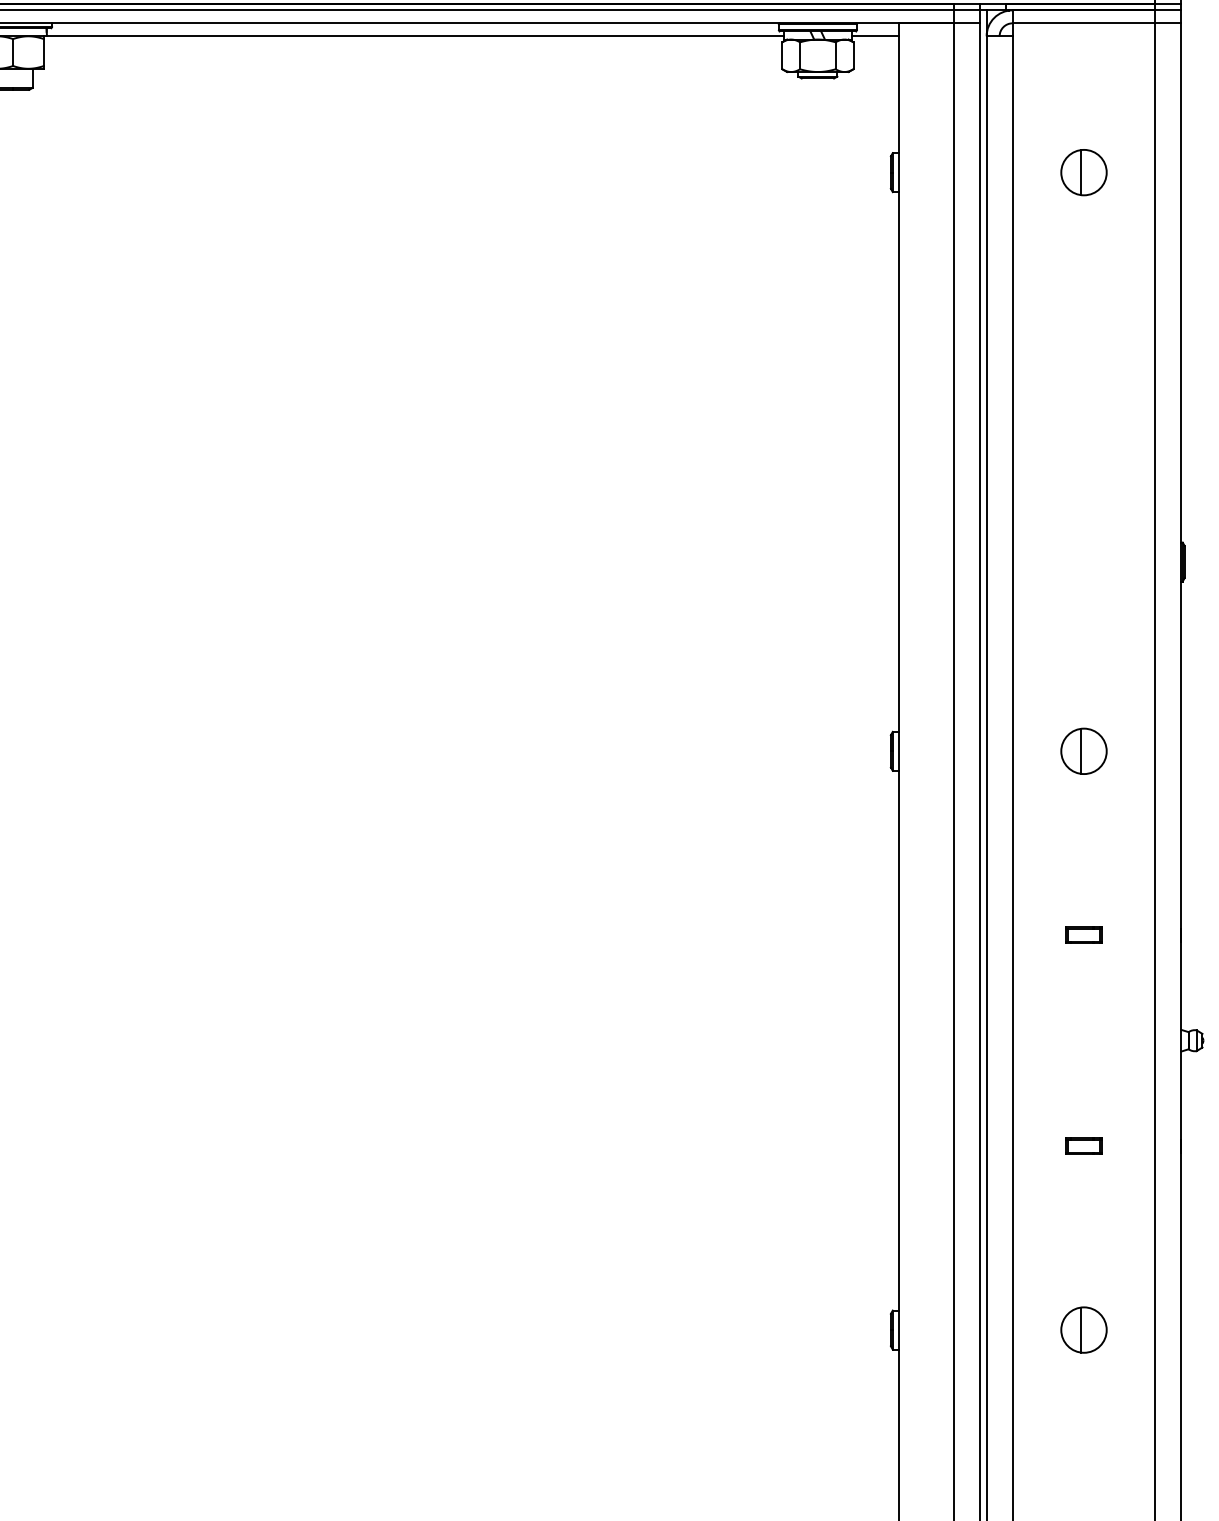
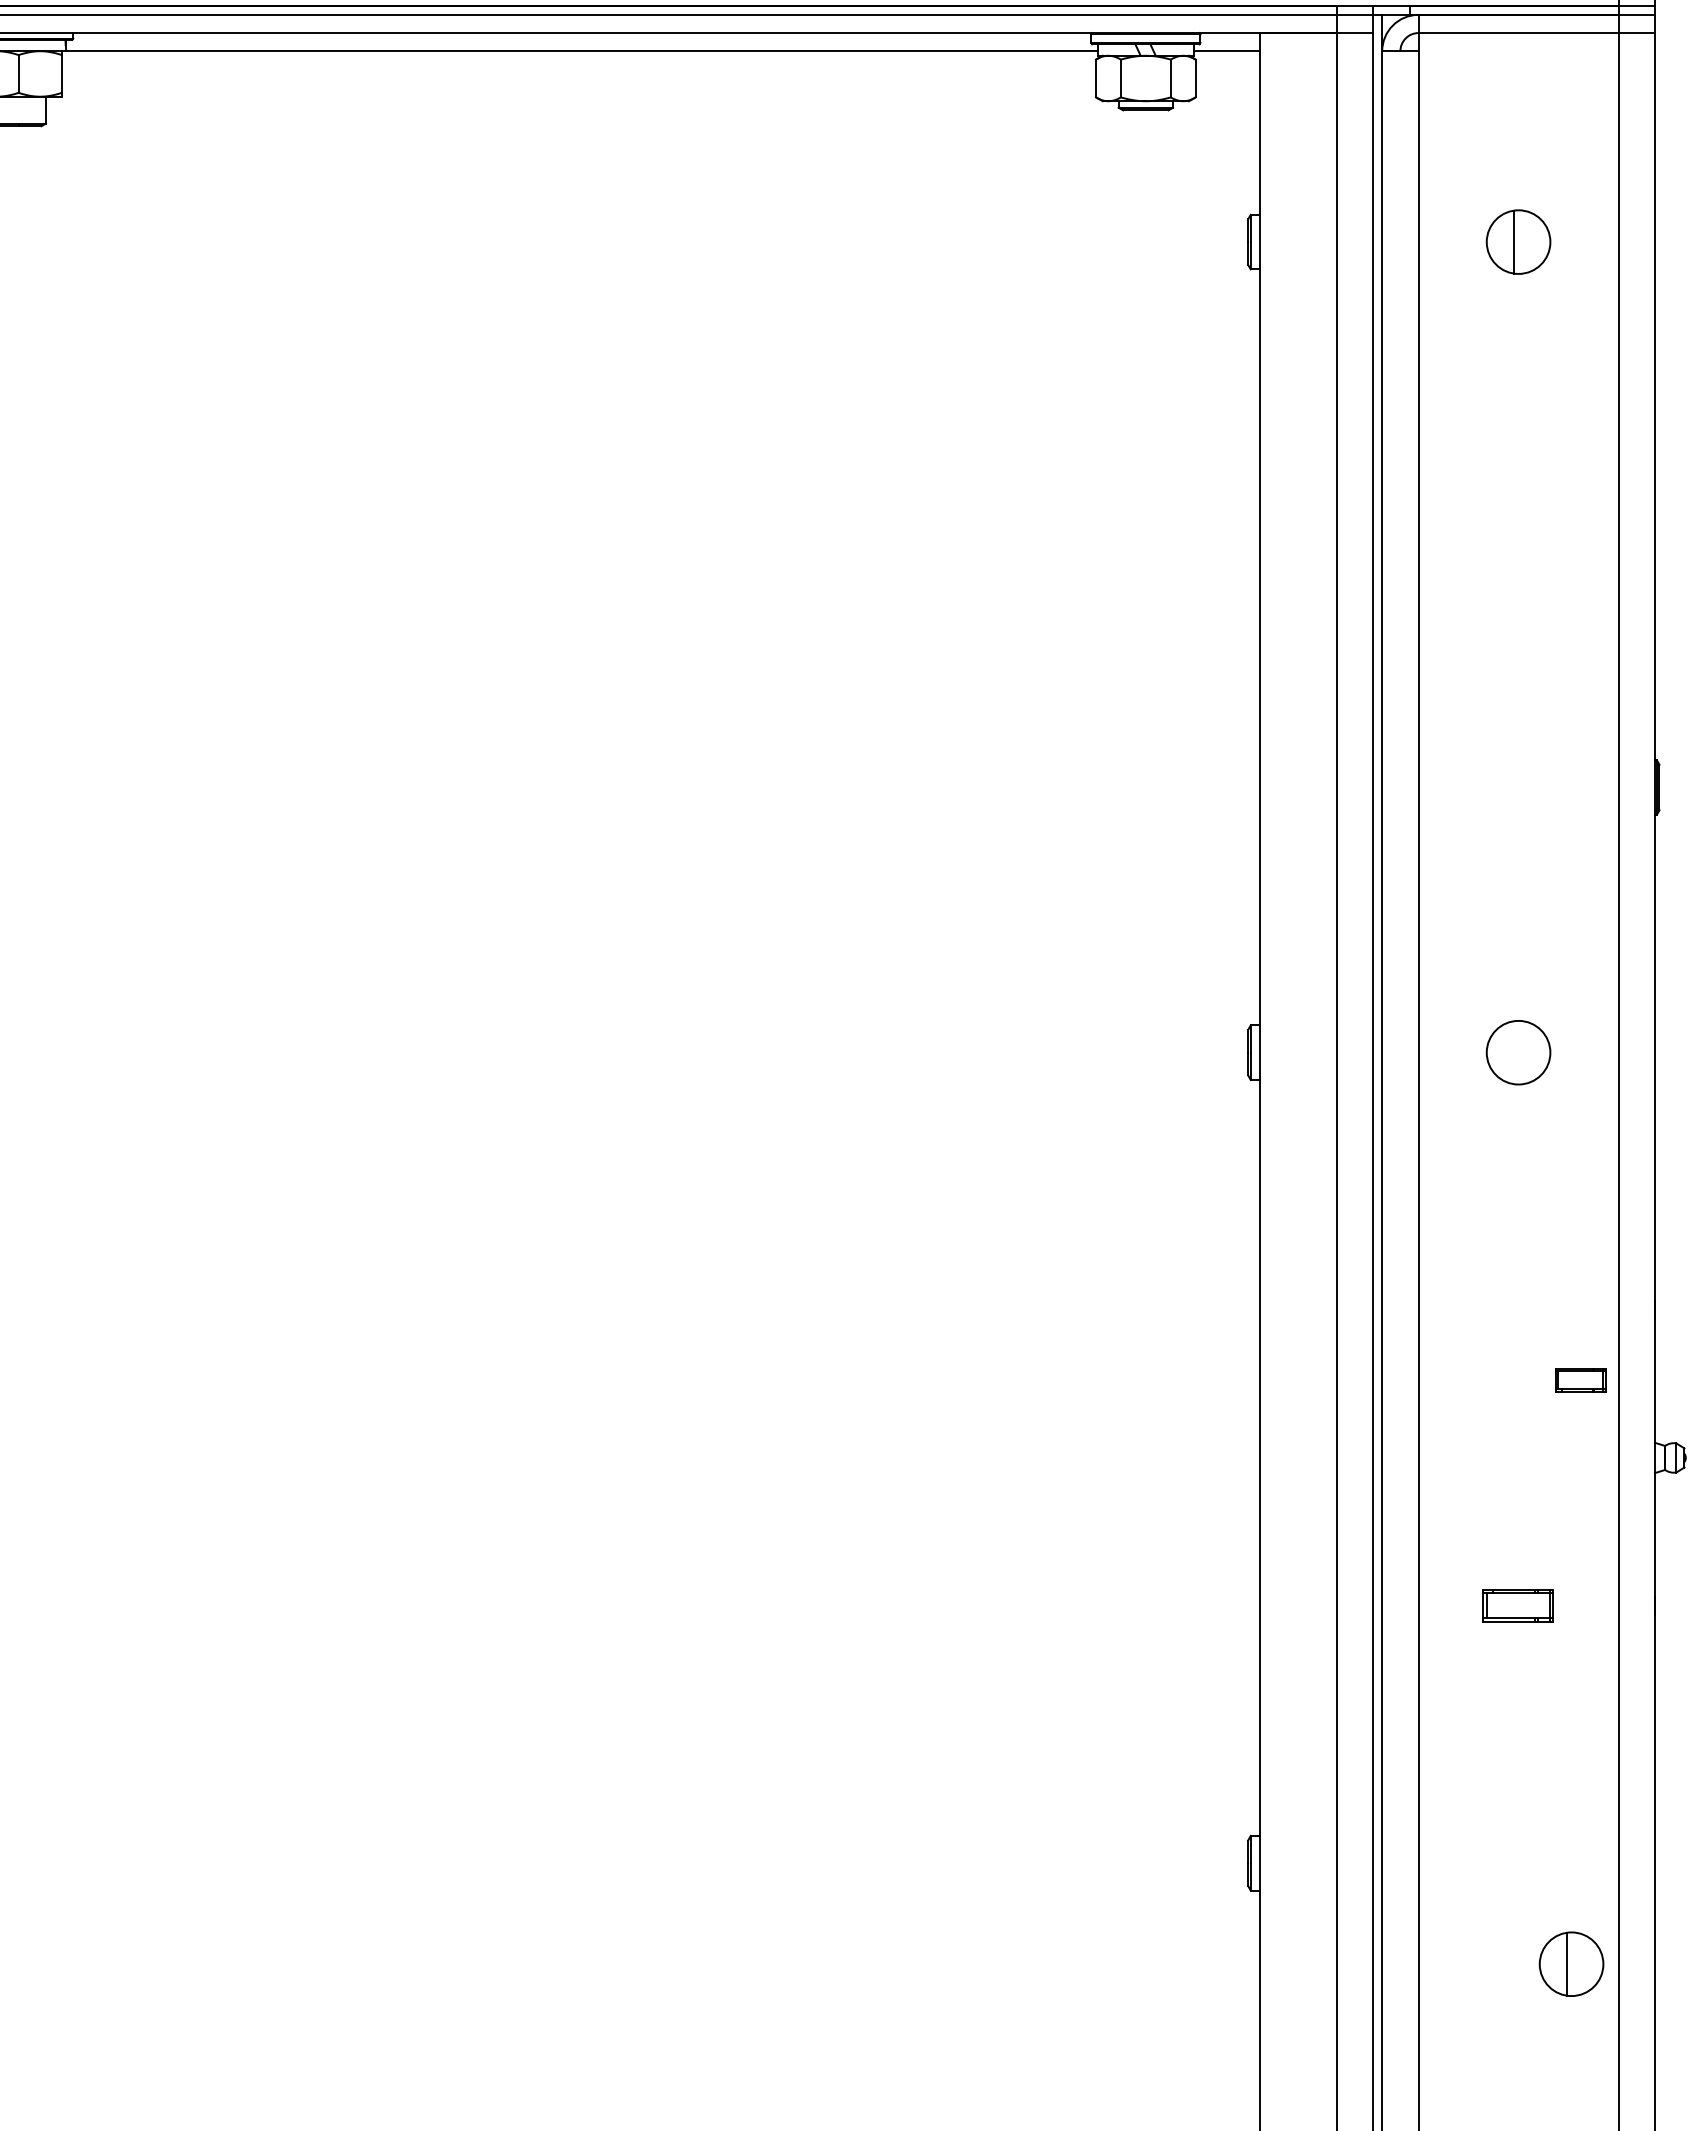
line: (1081, 751) -> (1514, 1052), removed
part: (1083, 935) -> (1580, 1380), moved
part: (1083, 1146) -> (1518, 1605), size x1.4
part: (1083, 1329) -> (1571, 1963), moved

